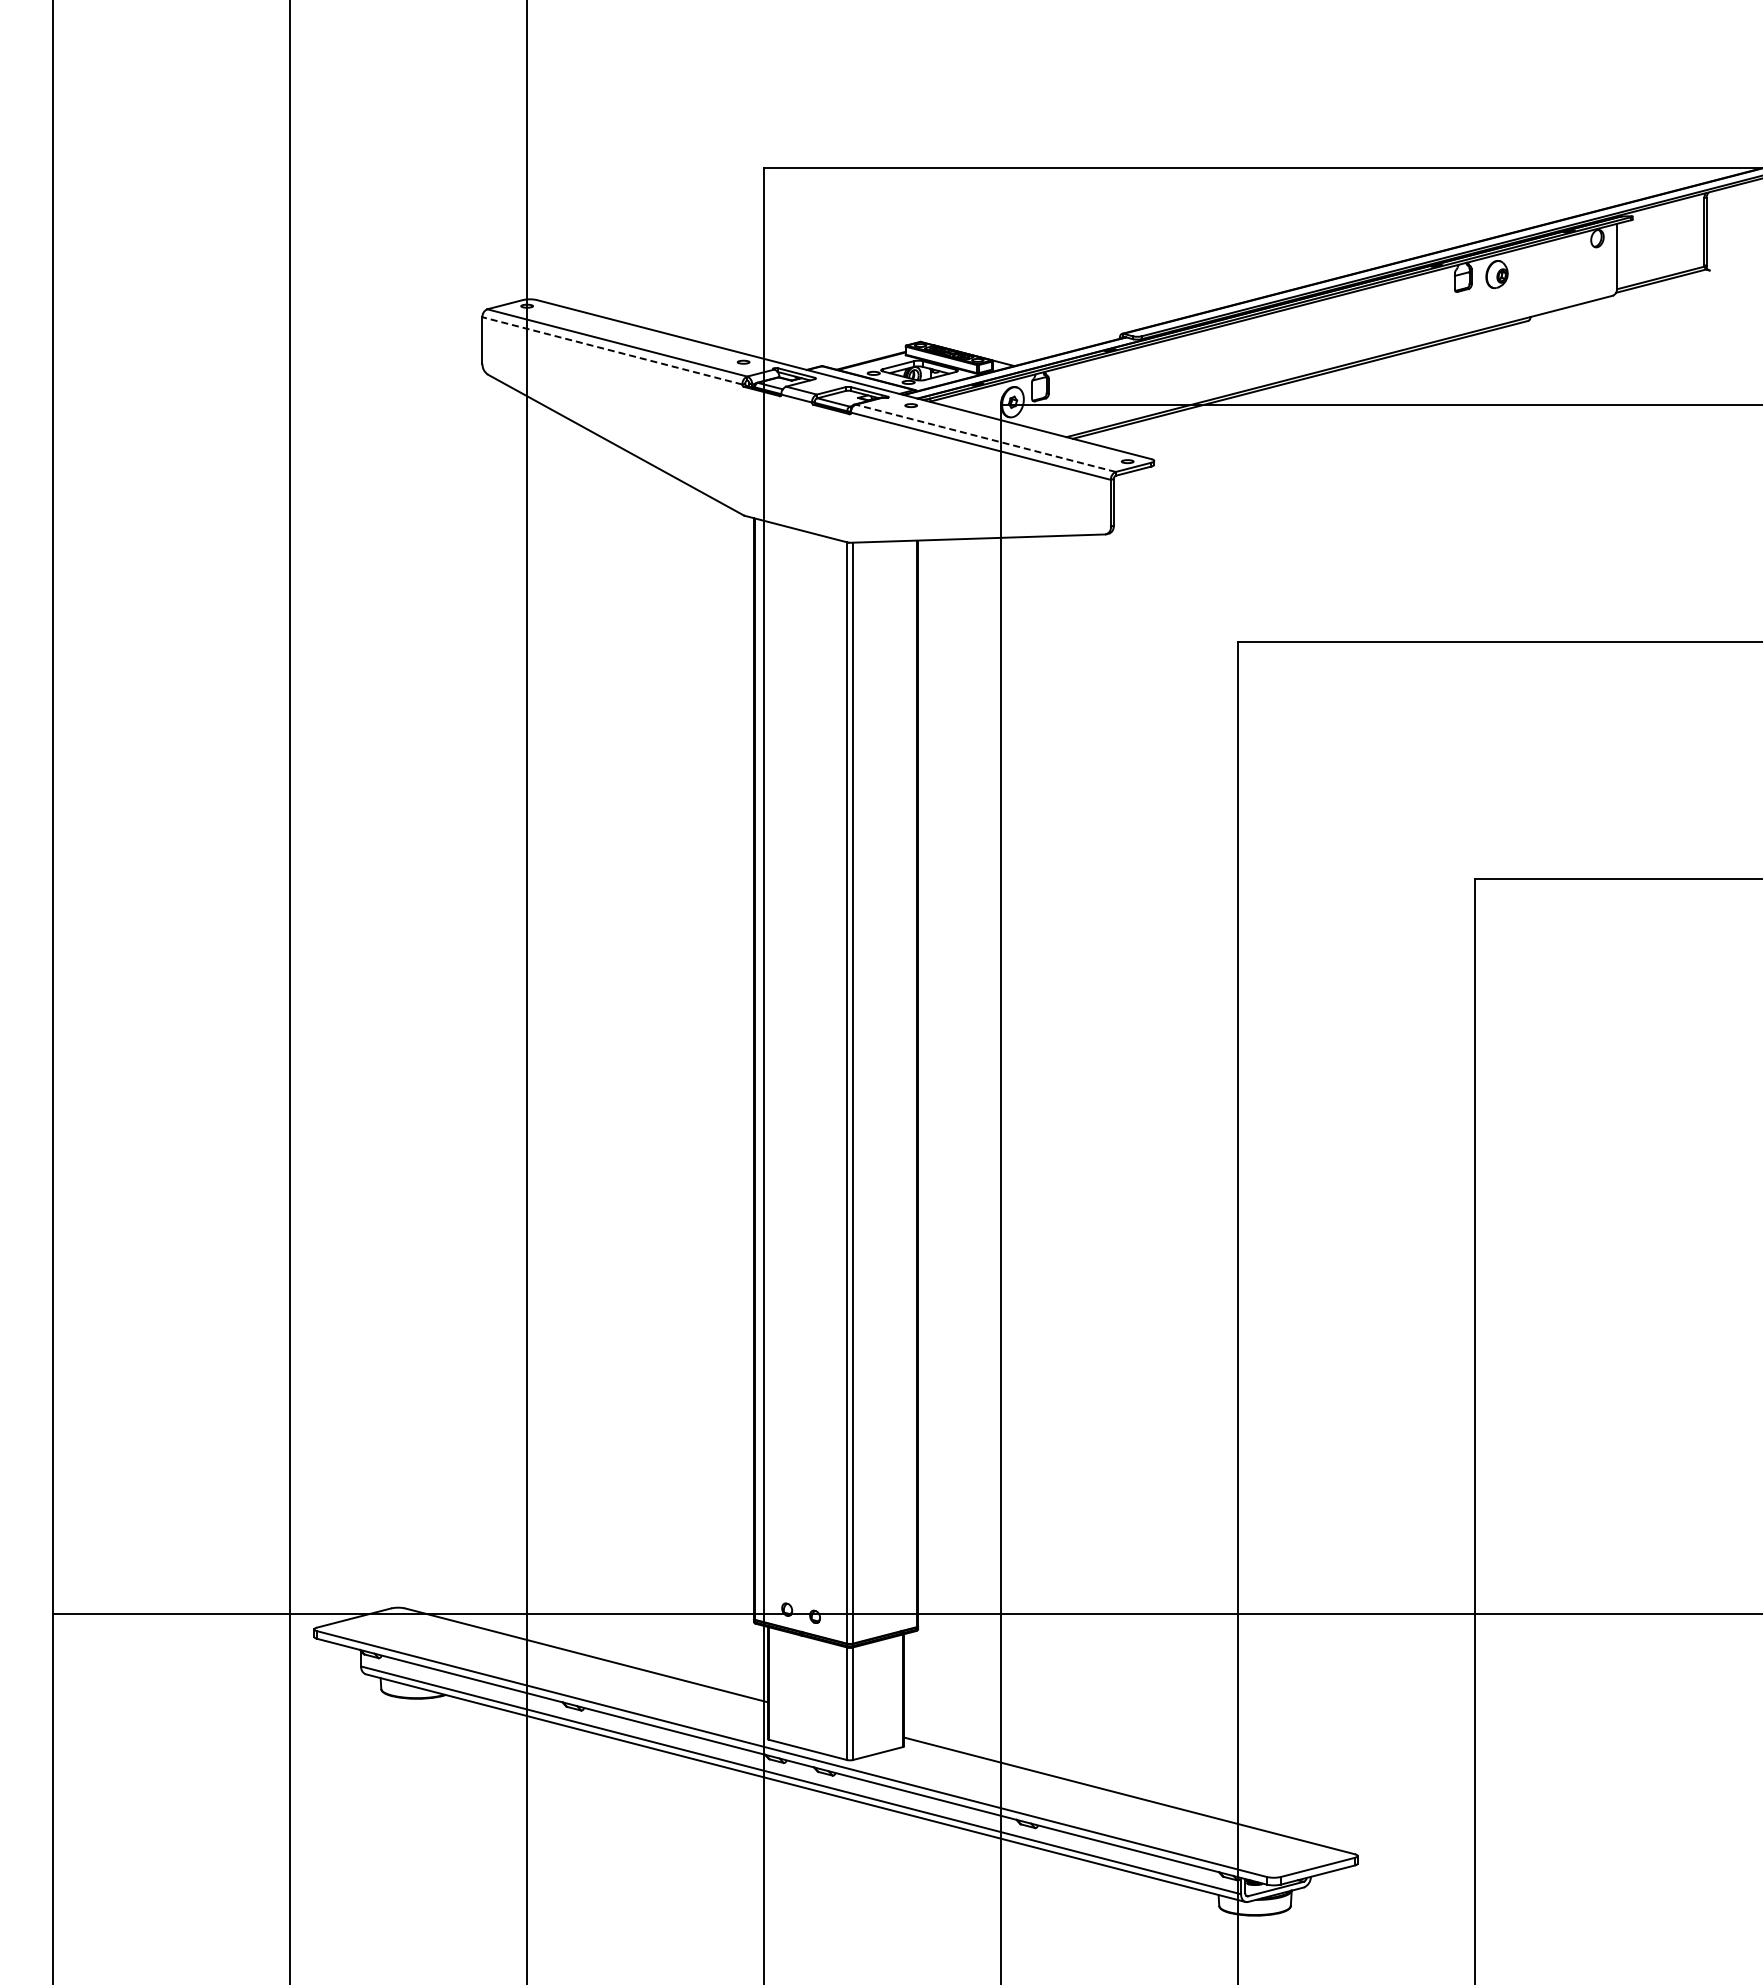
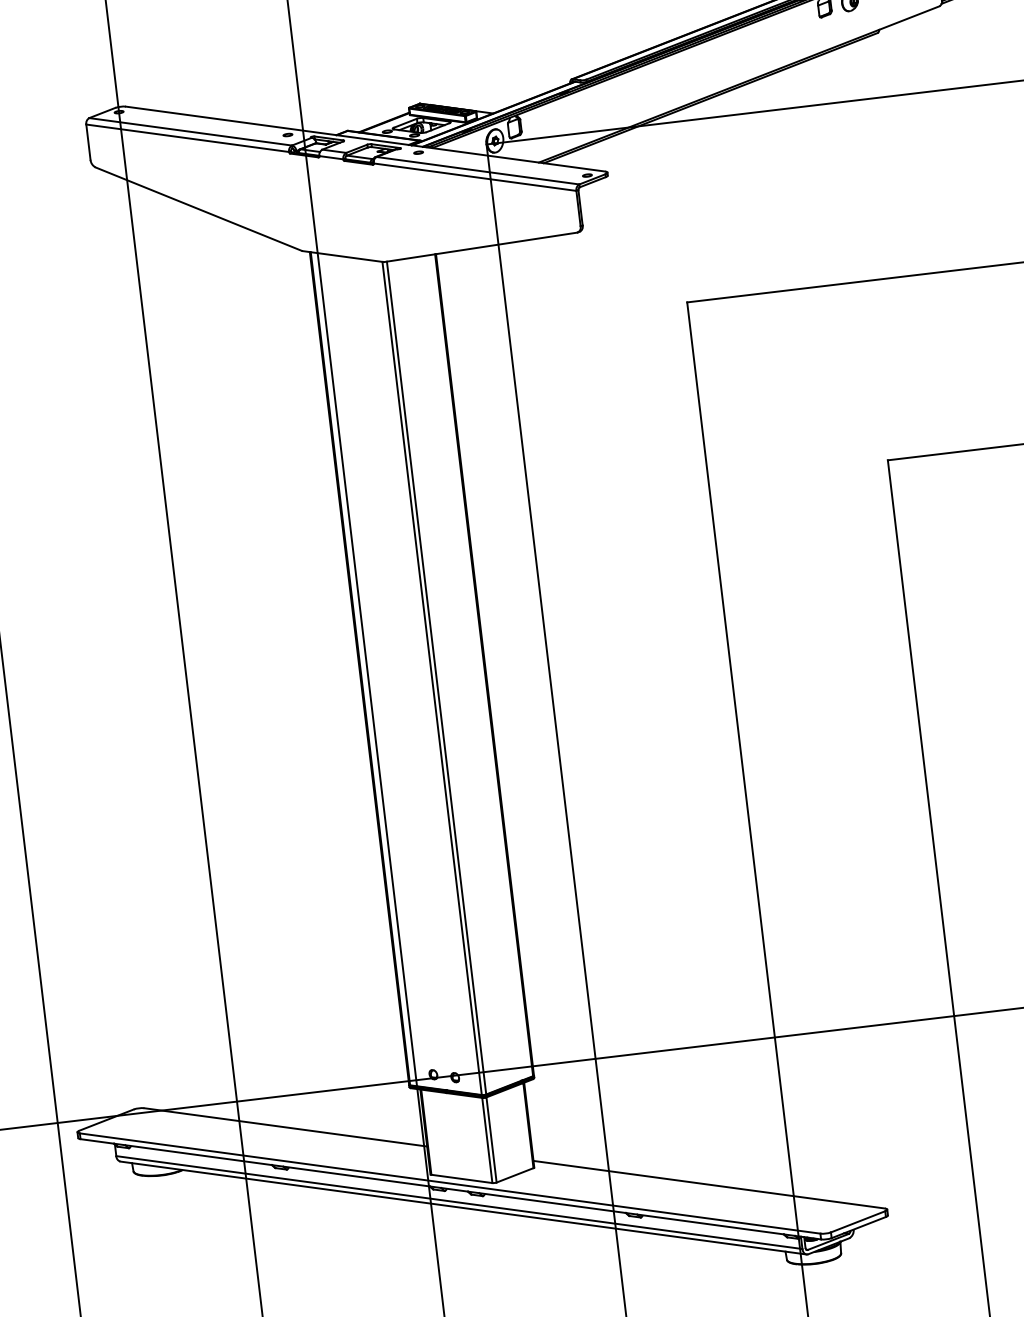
line: (611, 350) -> (186, 138), dashed -> solid
line: (985, 438) -> (477, 170), dashed -> solid

